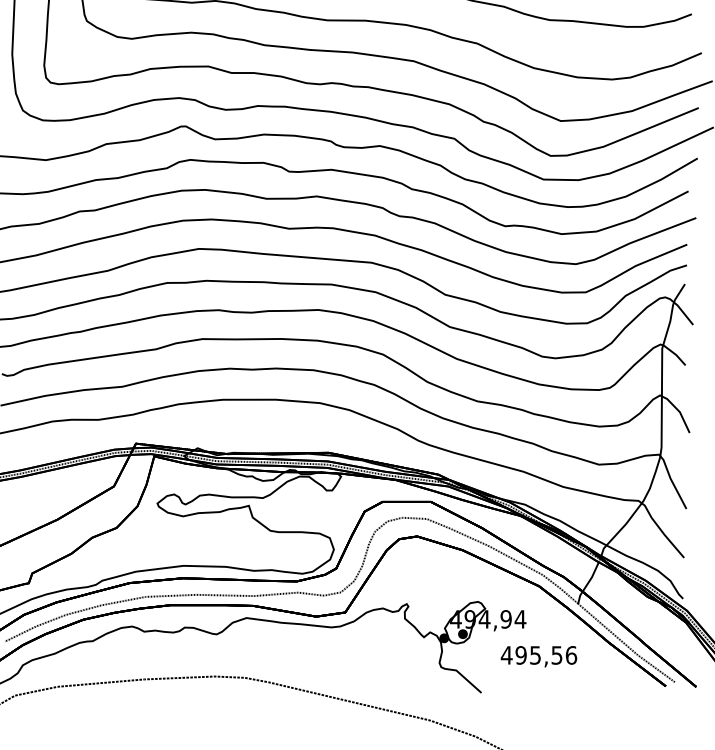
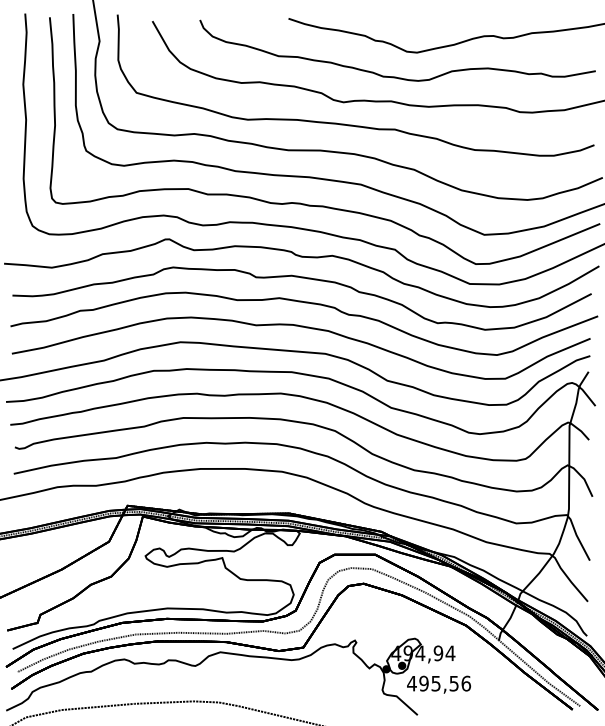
text: (539, 656) -> (439, 684), moved

